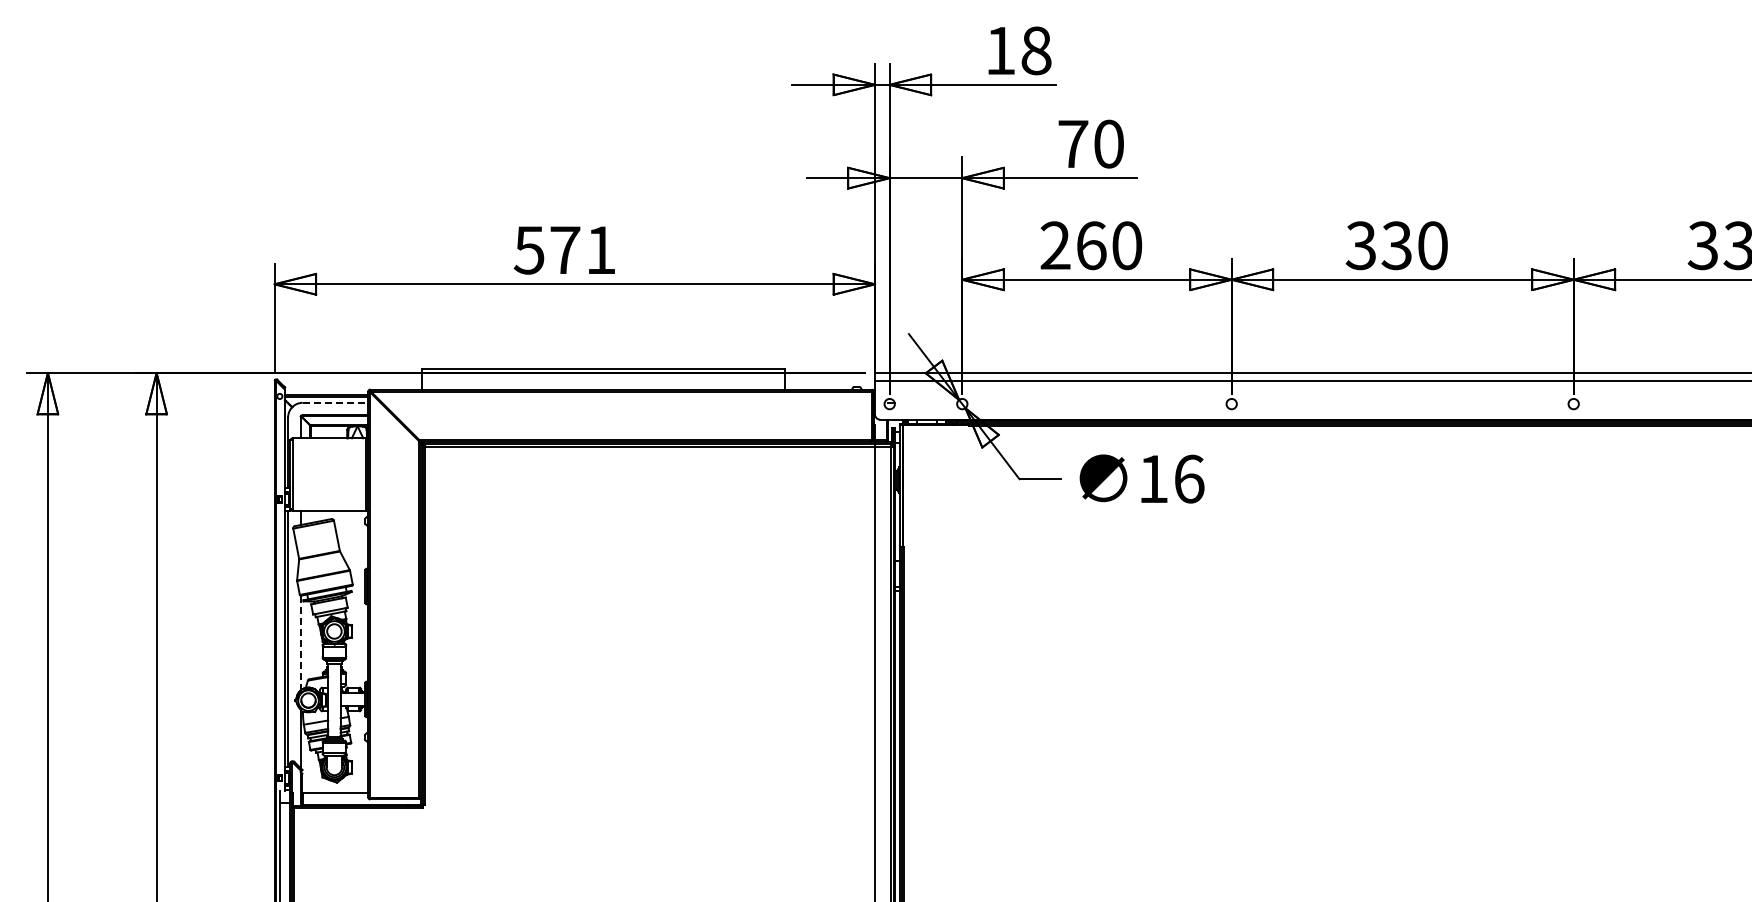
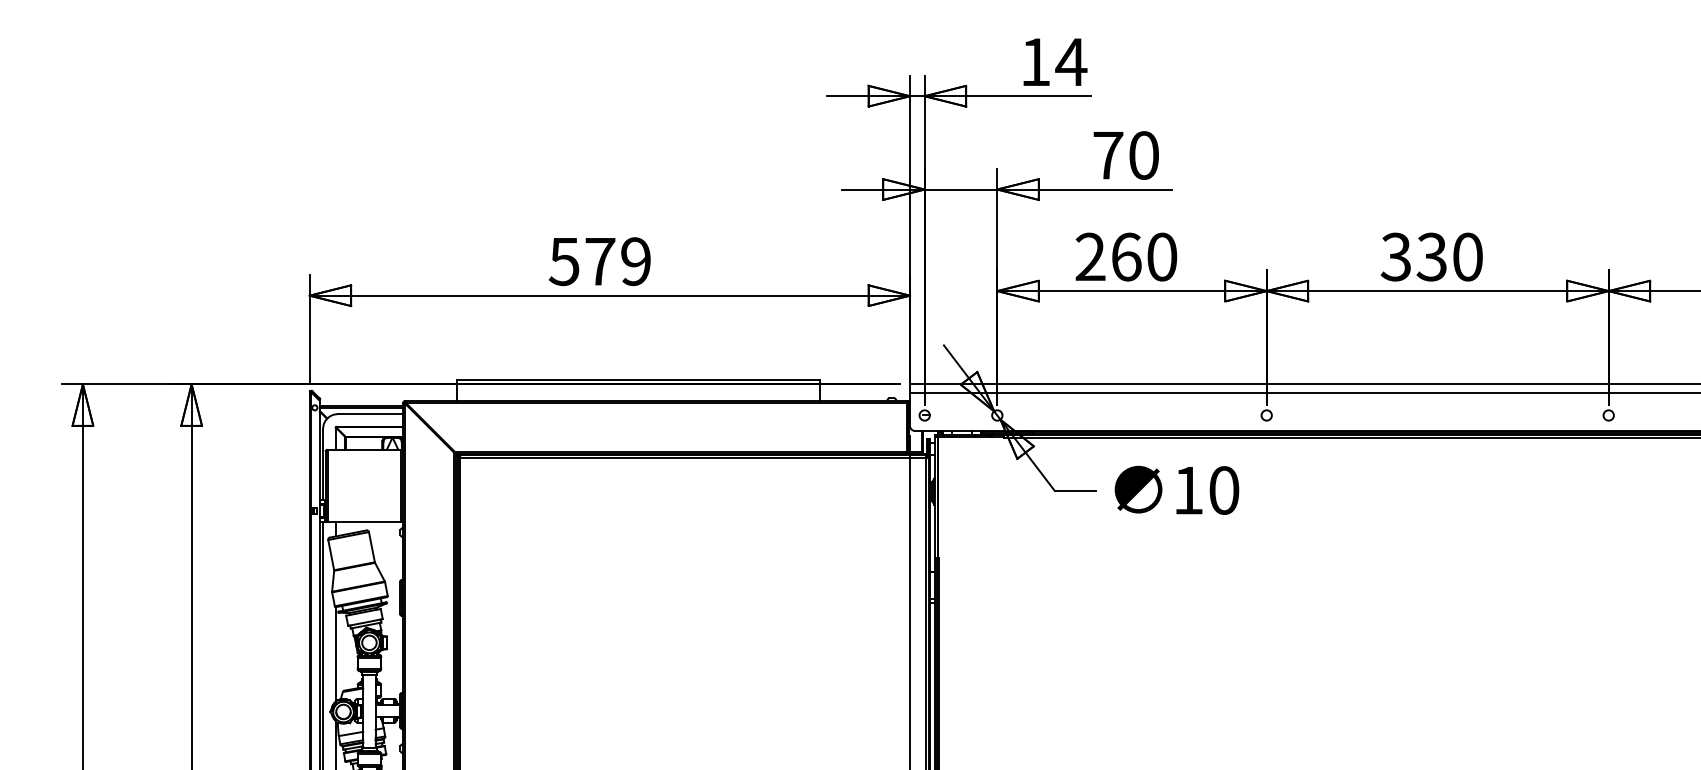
text: (1036, 50) -> (1071, 61), 18 -> 14
text: (600, 249) -> (635, 260), 571 -> 579
line: (335, 402) -> (370, 413), dashed -> solid
text: (1189, 478) -> (1224, 489), 16 -> 10
line: (300, 642) -> (335, 653), dashed -> solid

